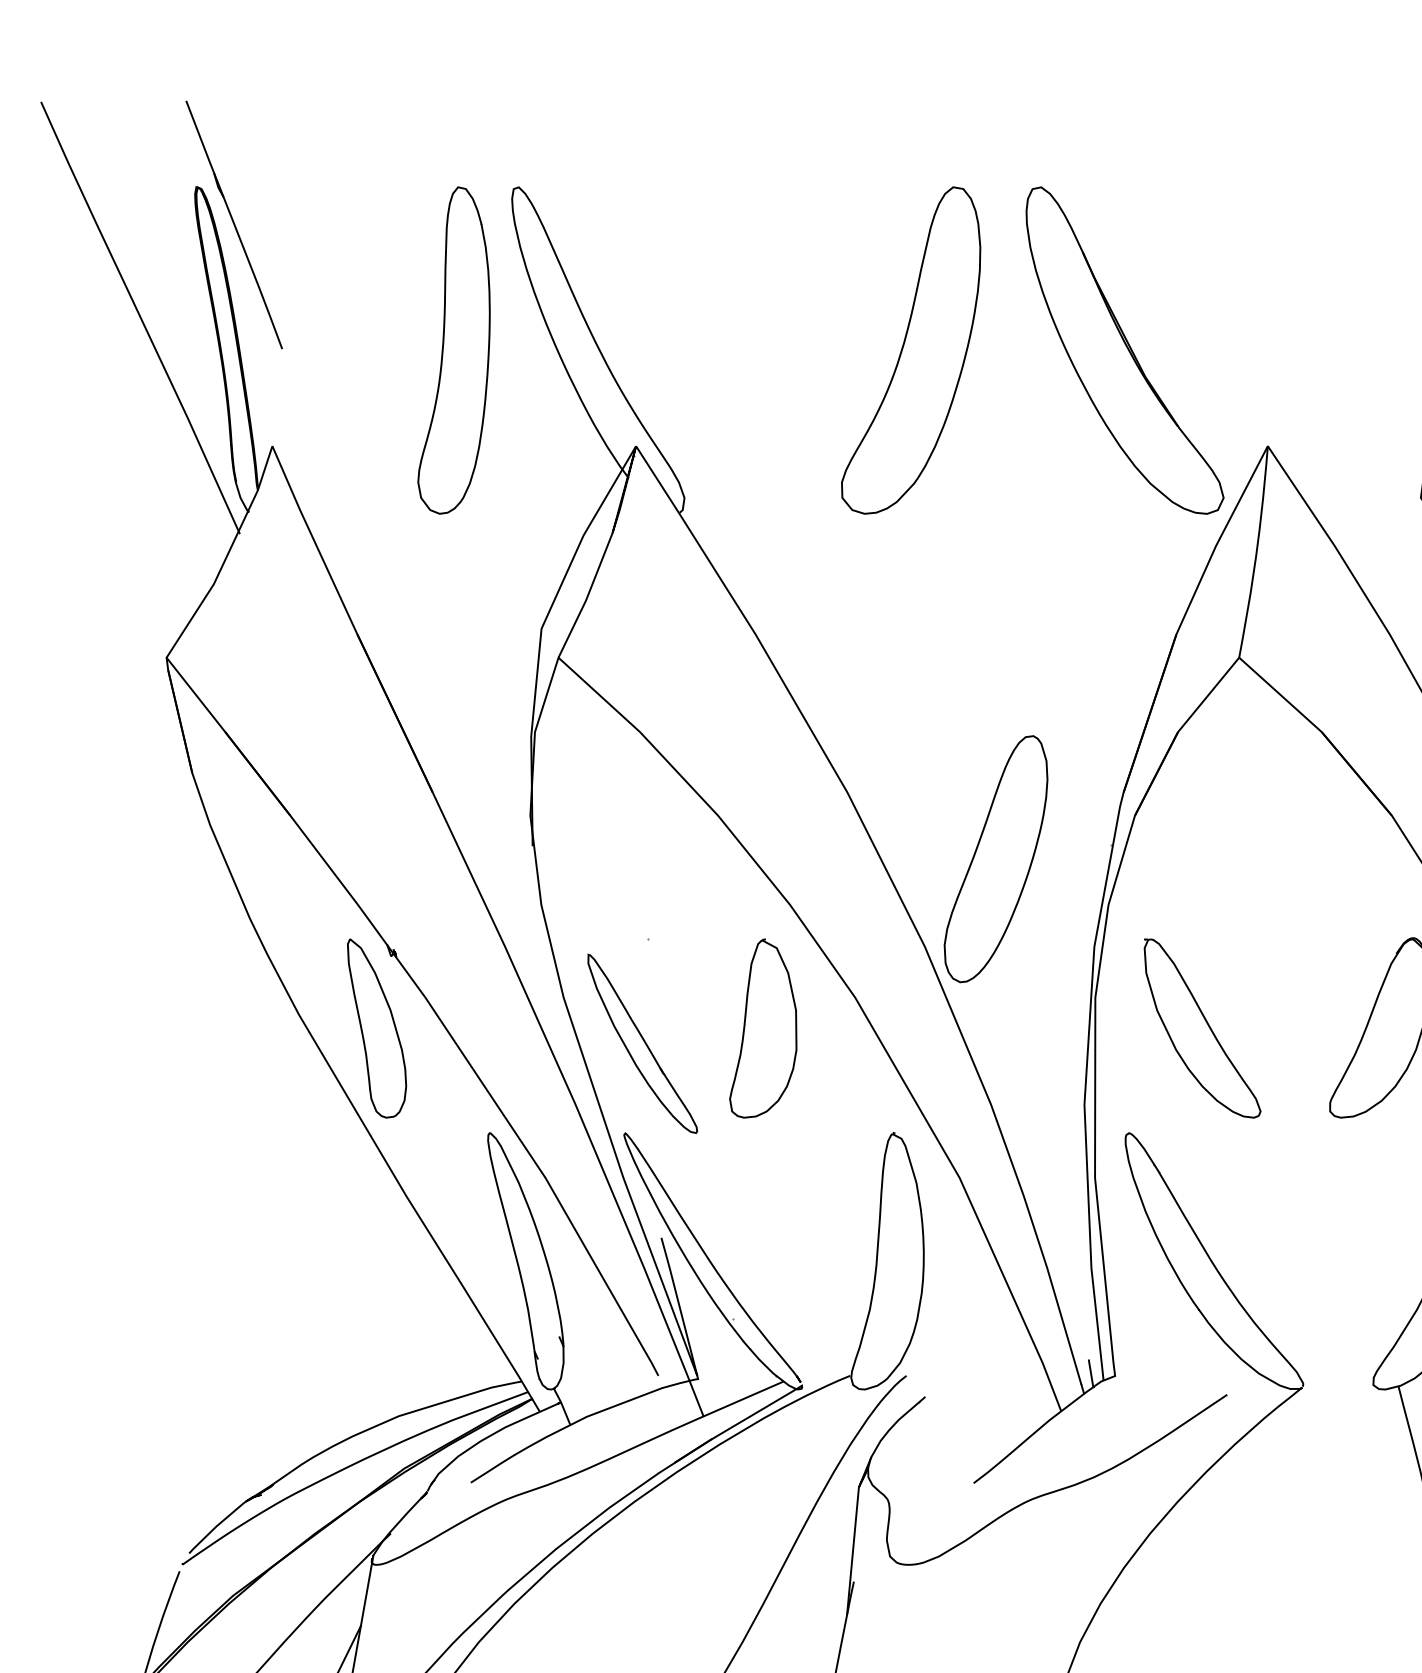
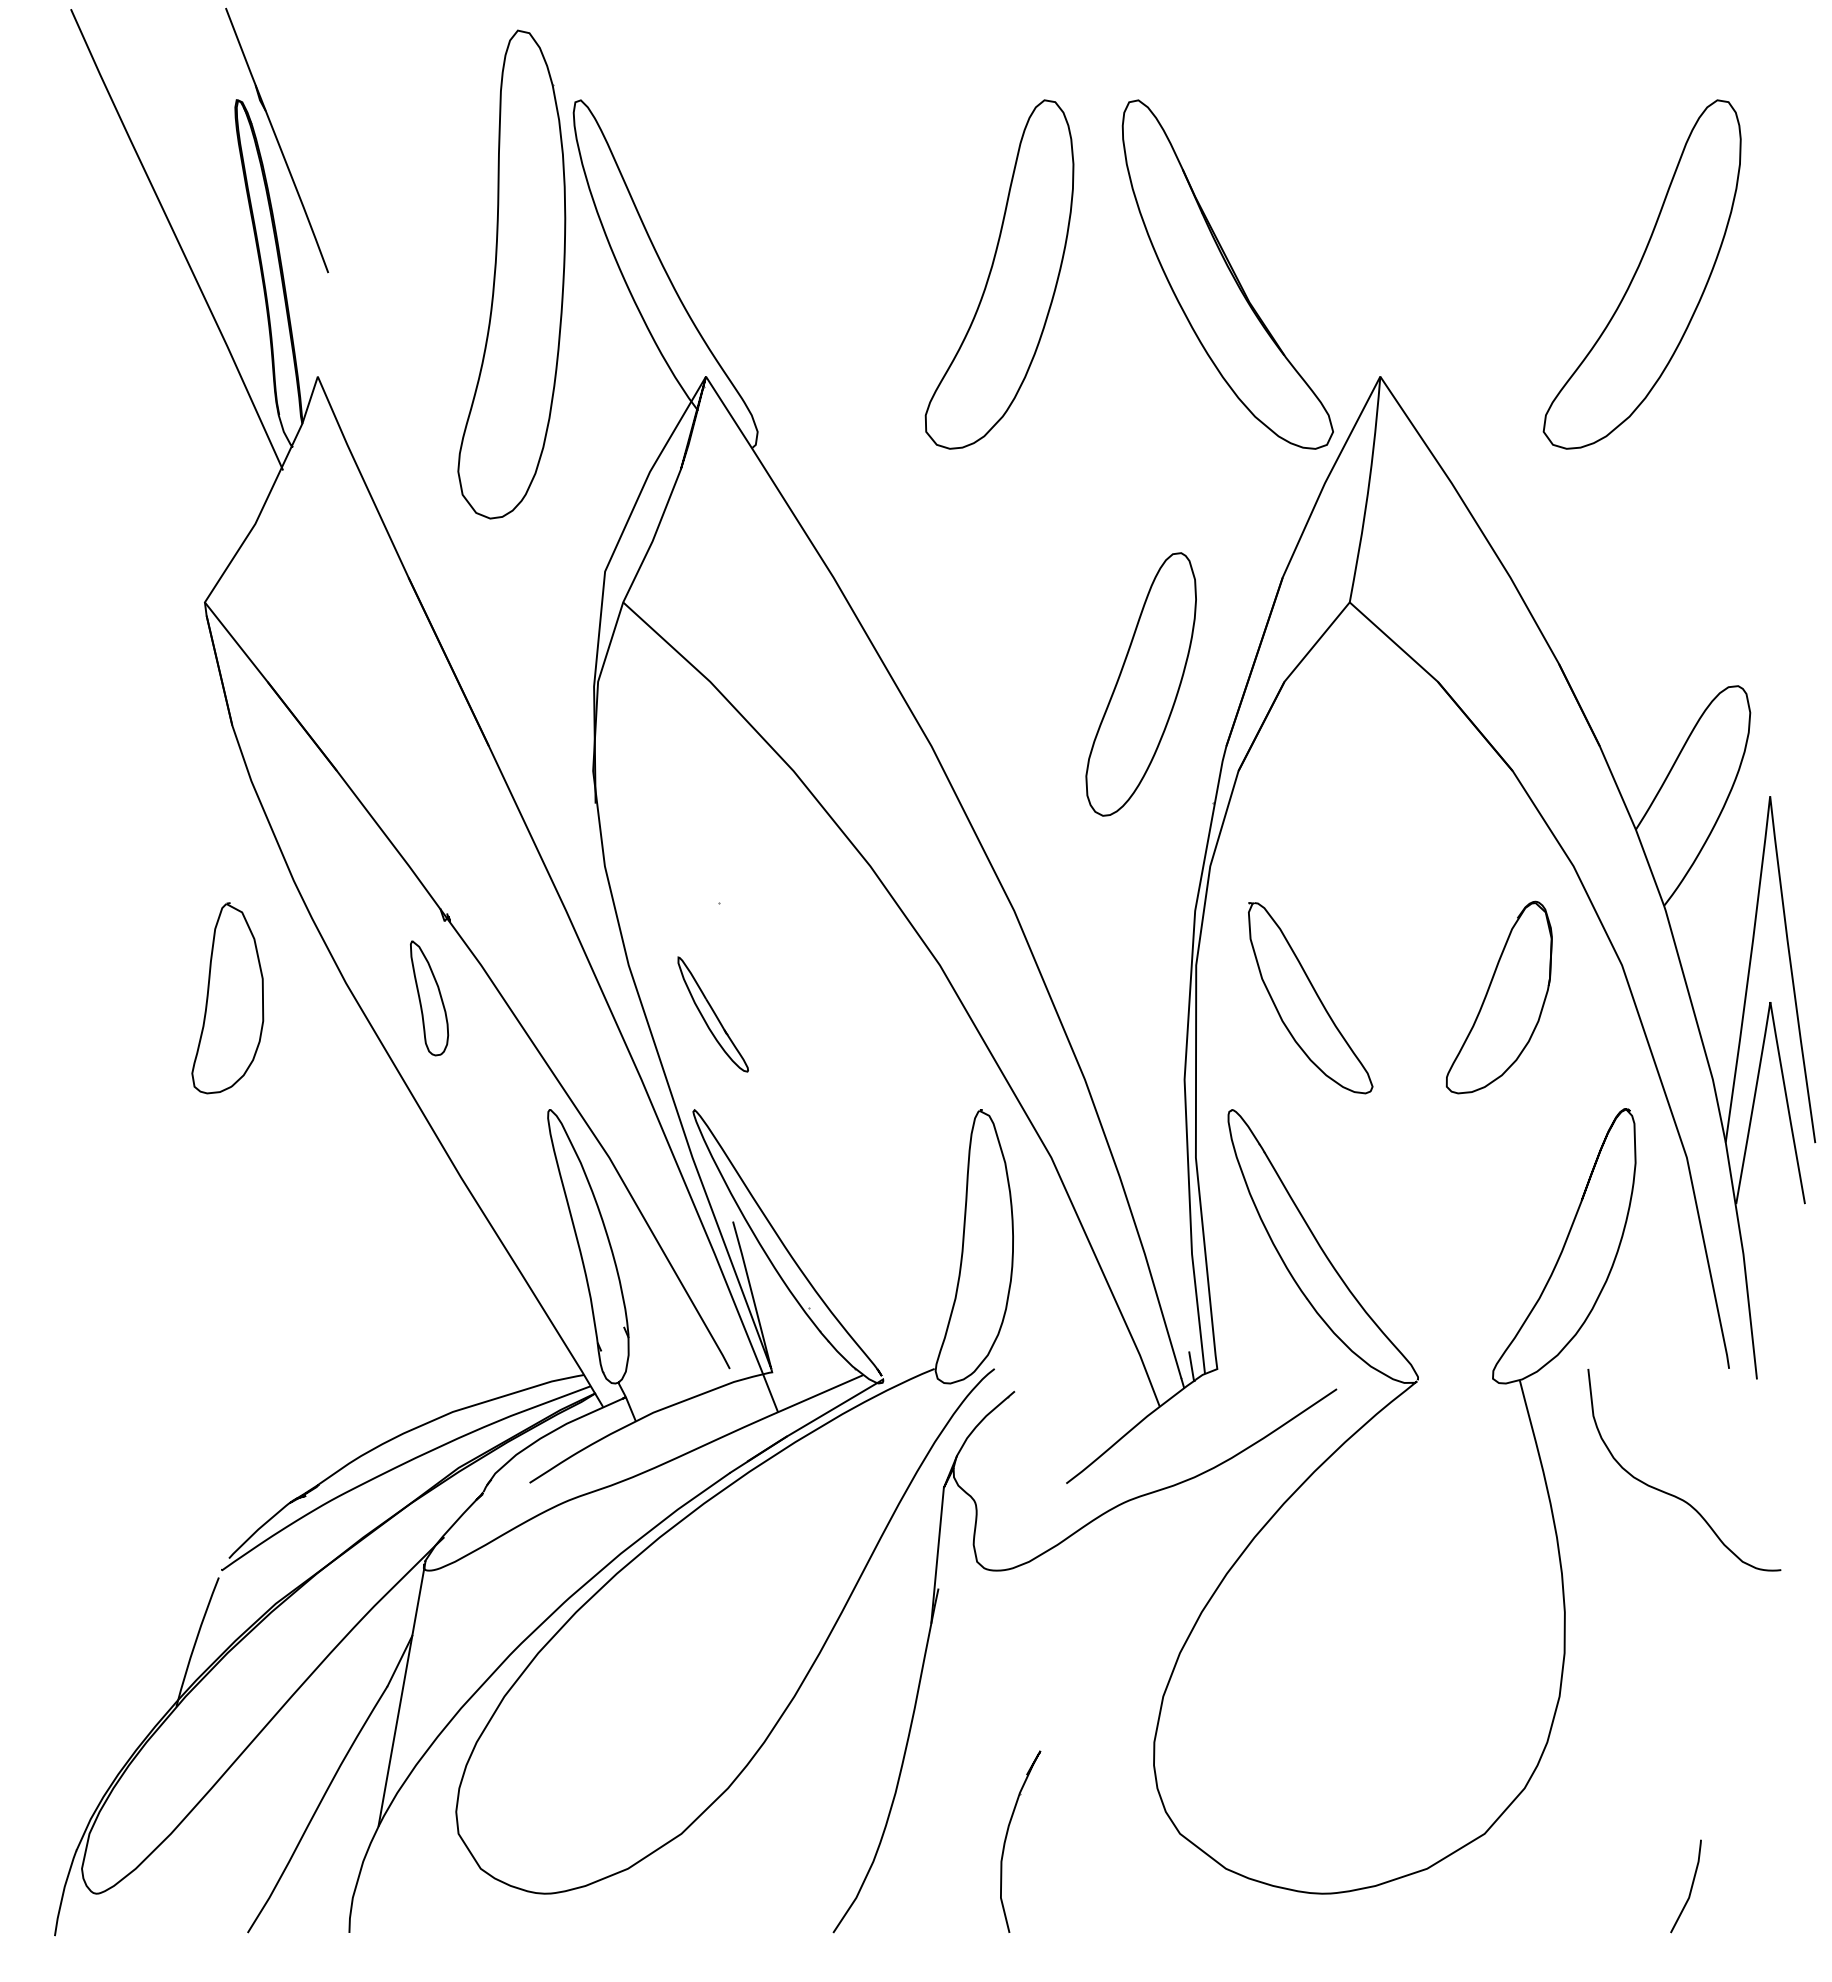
part: (453, 350) -> (511, 274), size x1.4
part: (995, 859) -> (1140, 684), moved
part: (377, 1028) -> (429, 998), size x0.6
part: (763, 1028) -> (227, 998), moved
part: (643, 1043) -> (713, 1014), size x0.6

